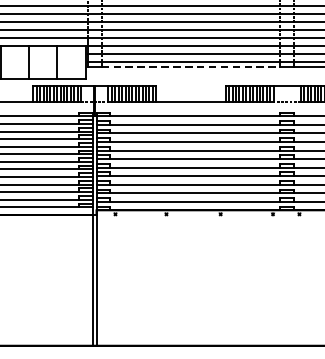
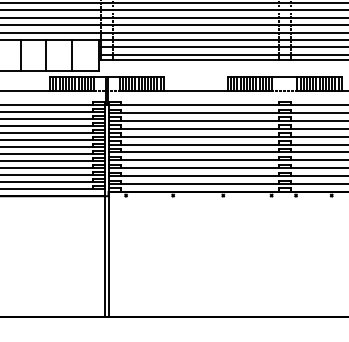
line: (190, 66) -> (195, 59), dashed -> solid

